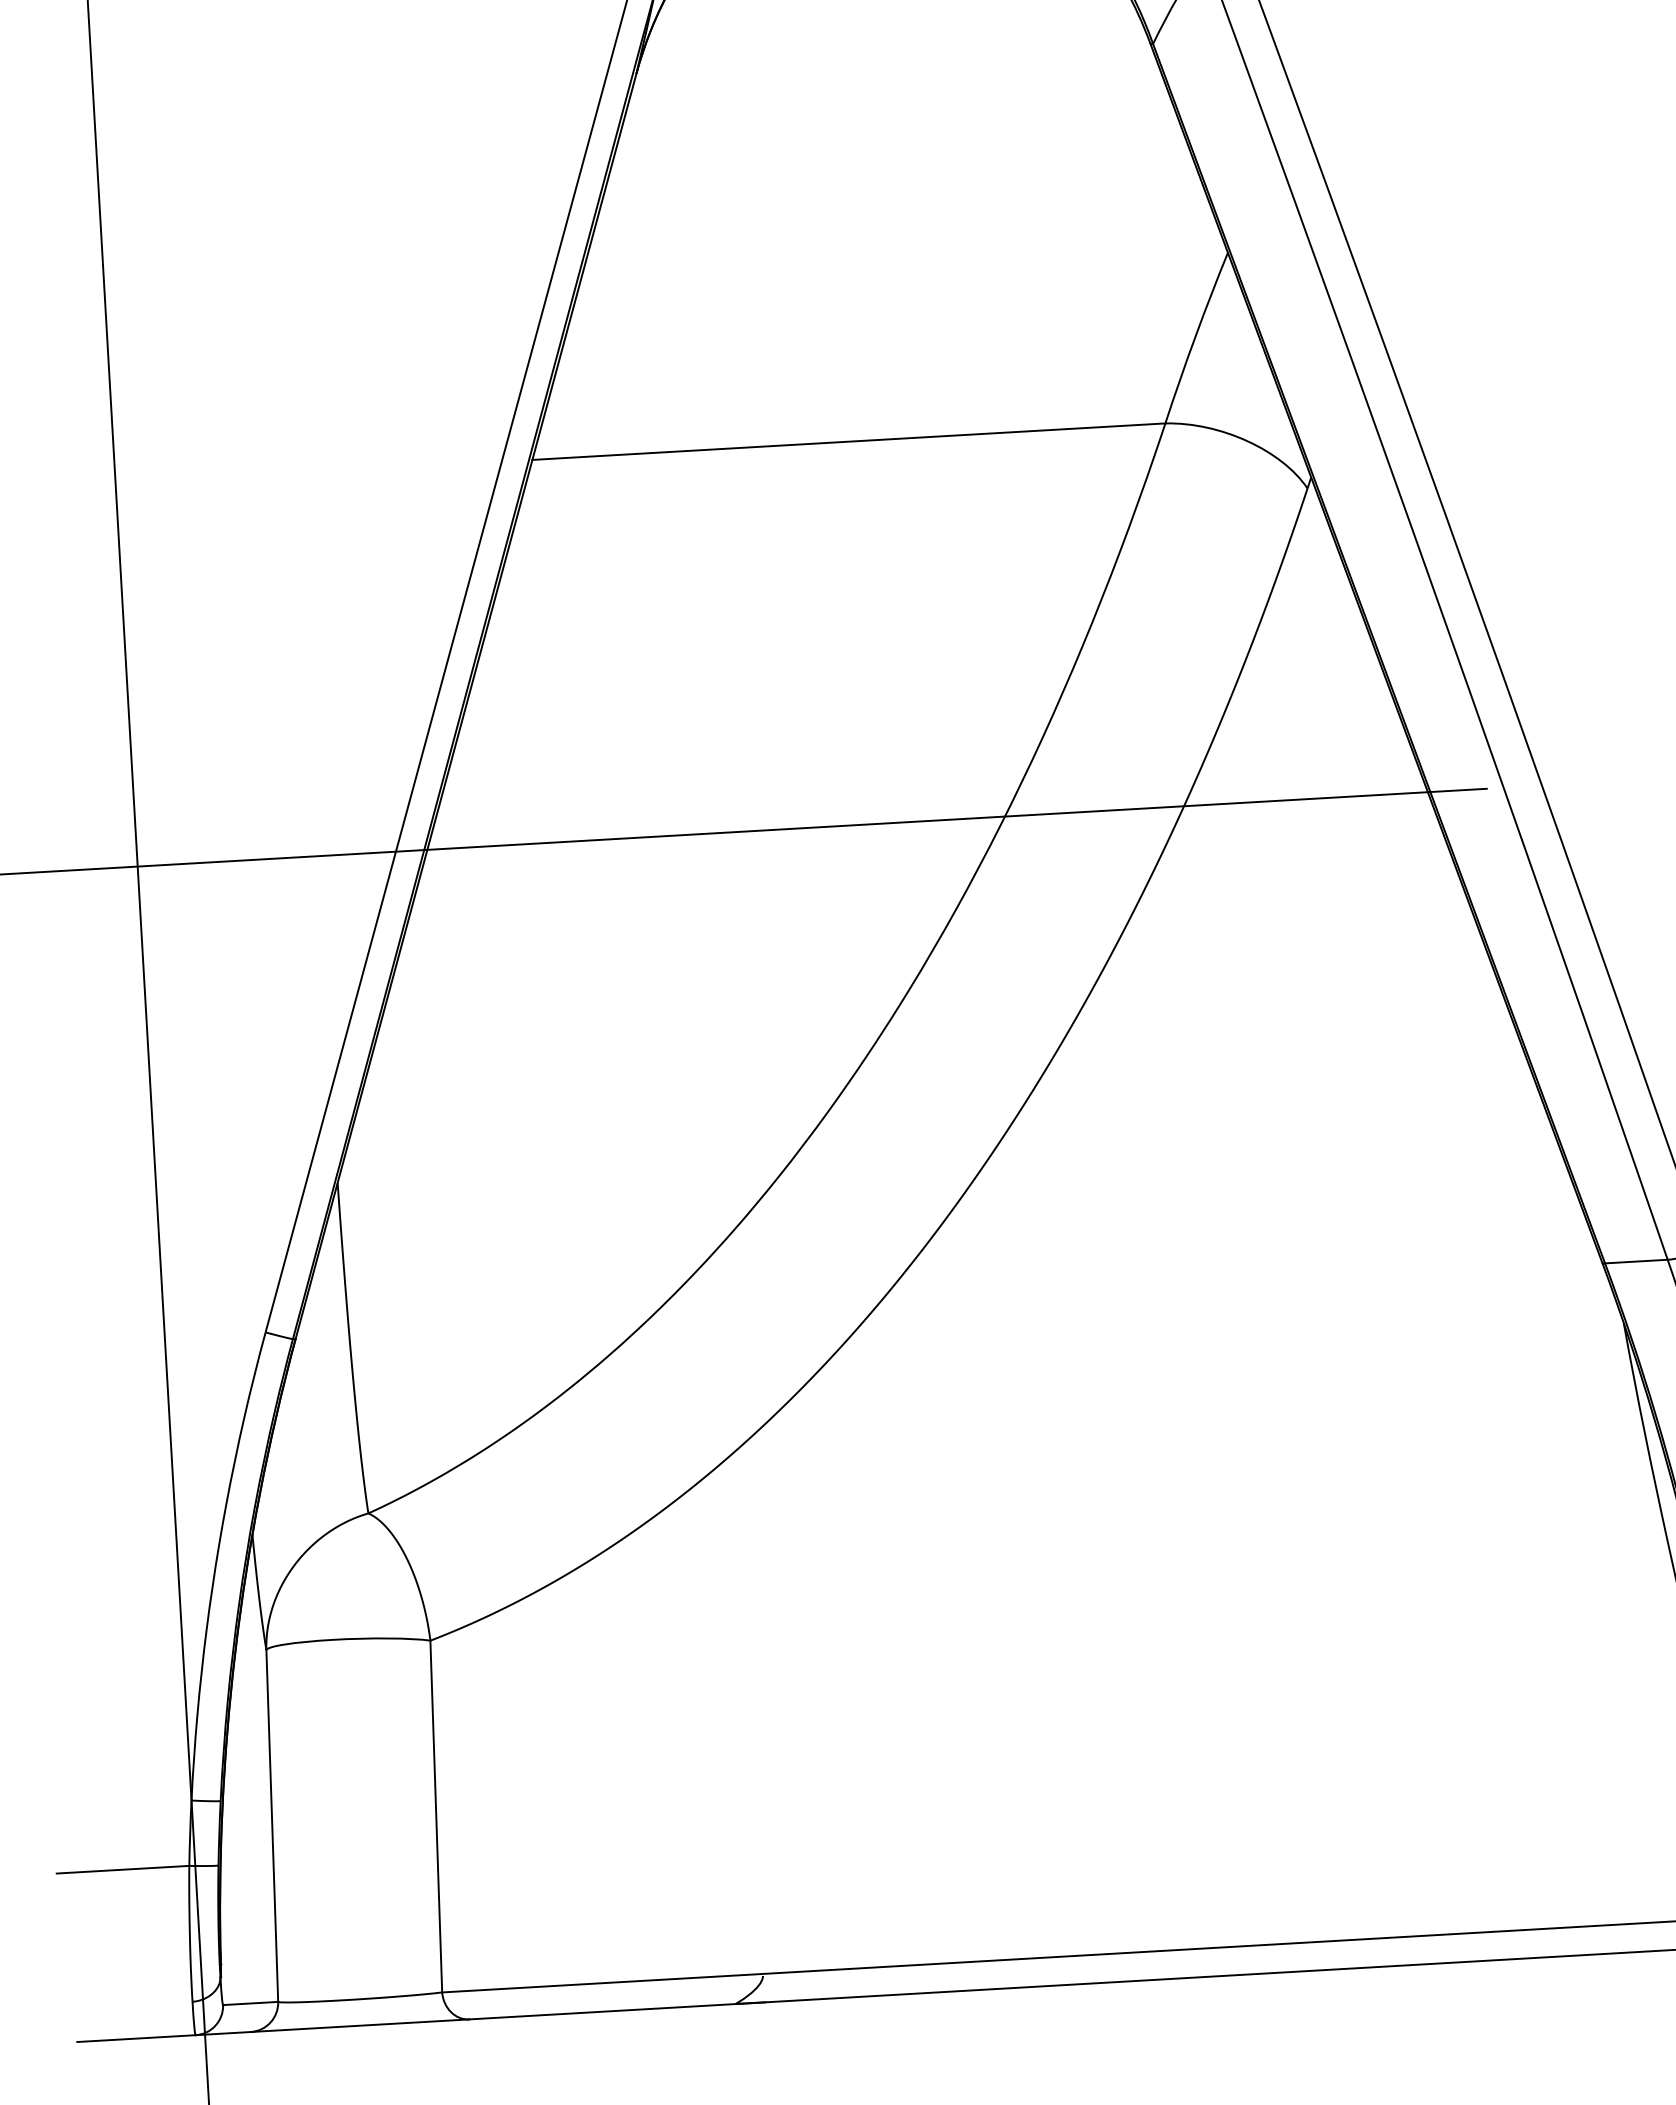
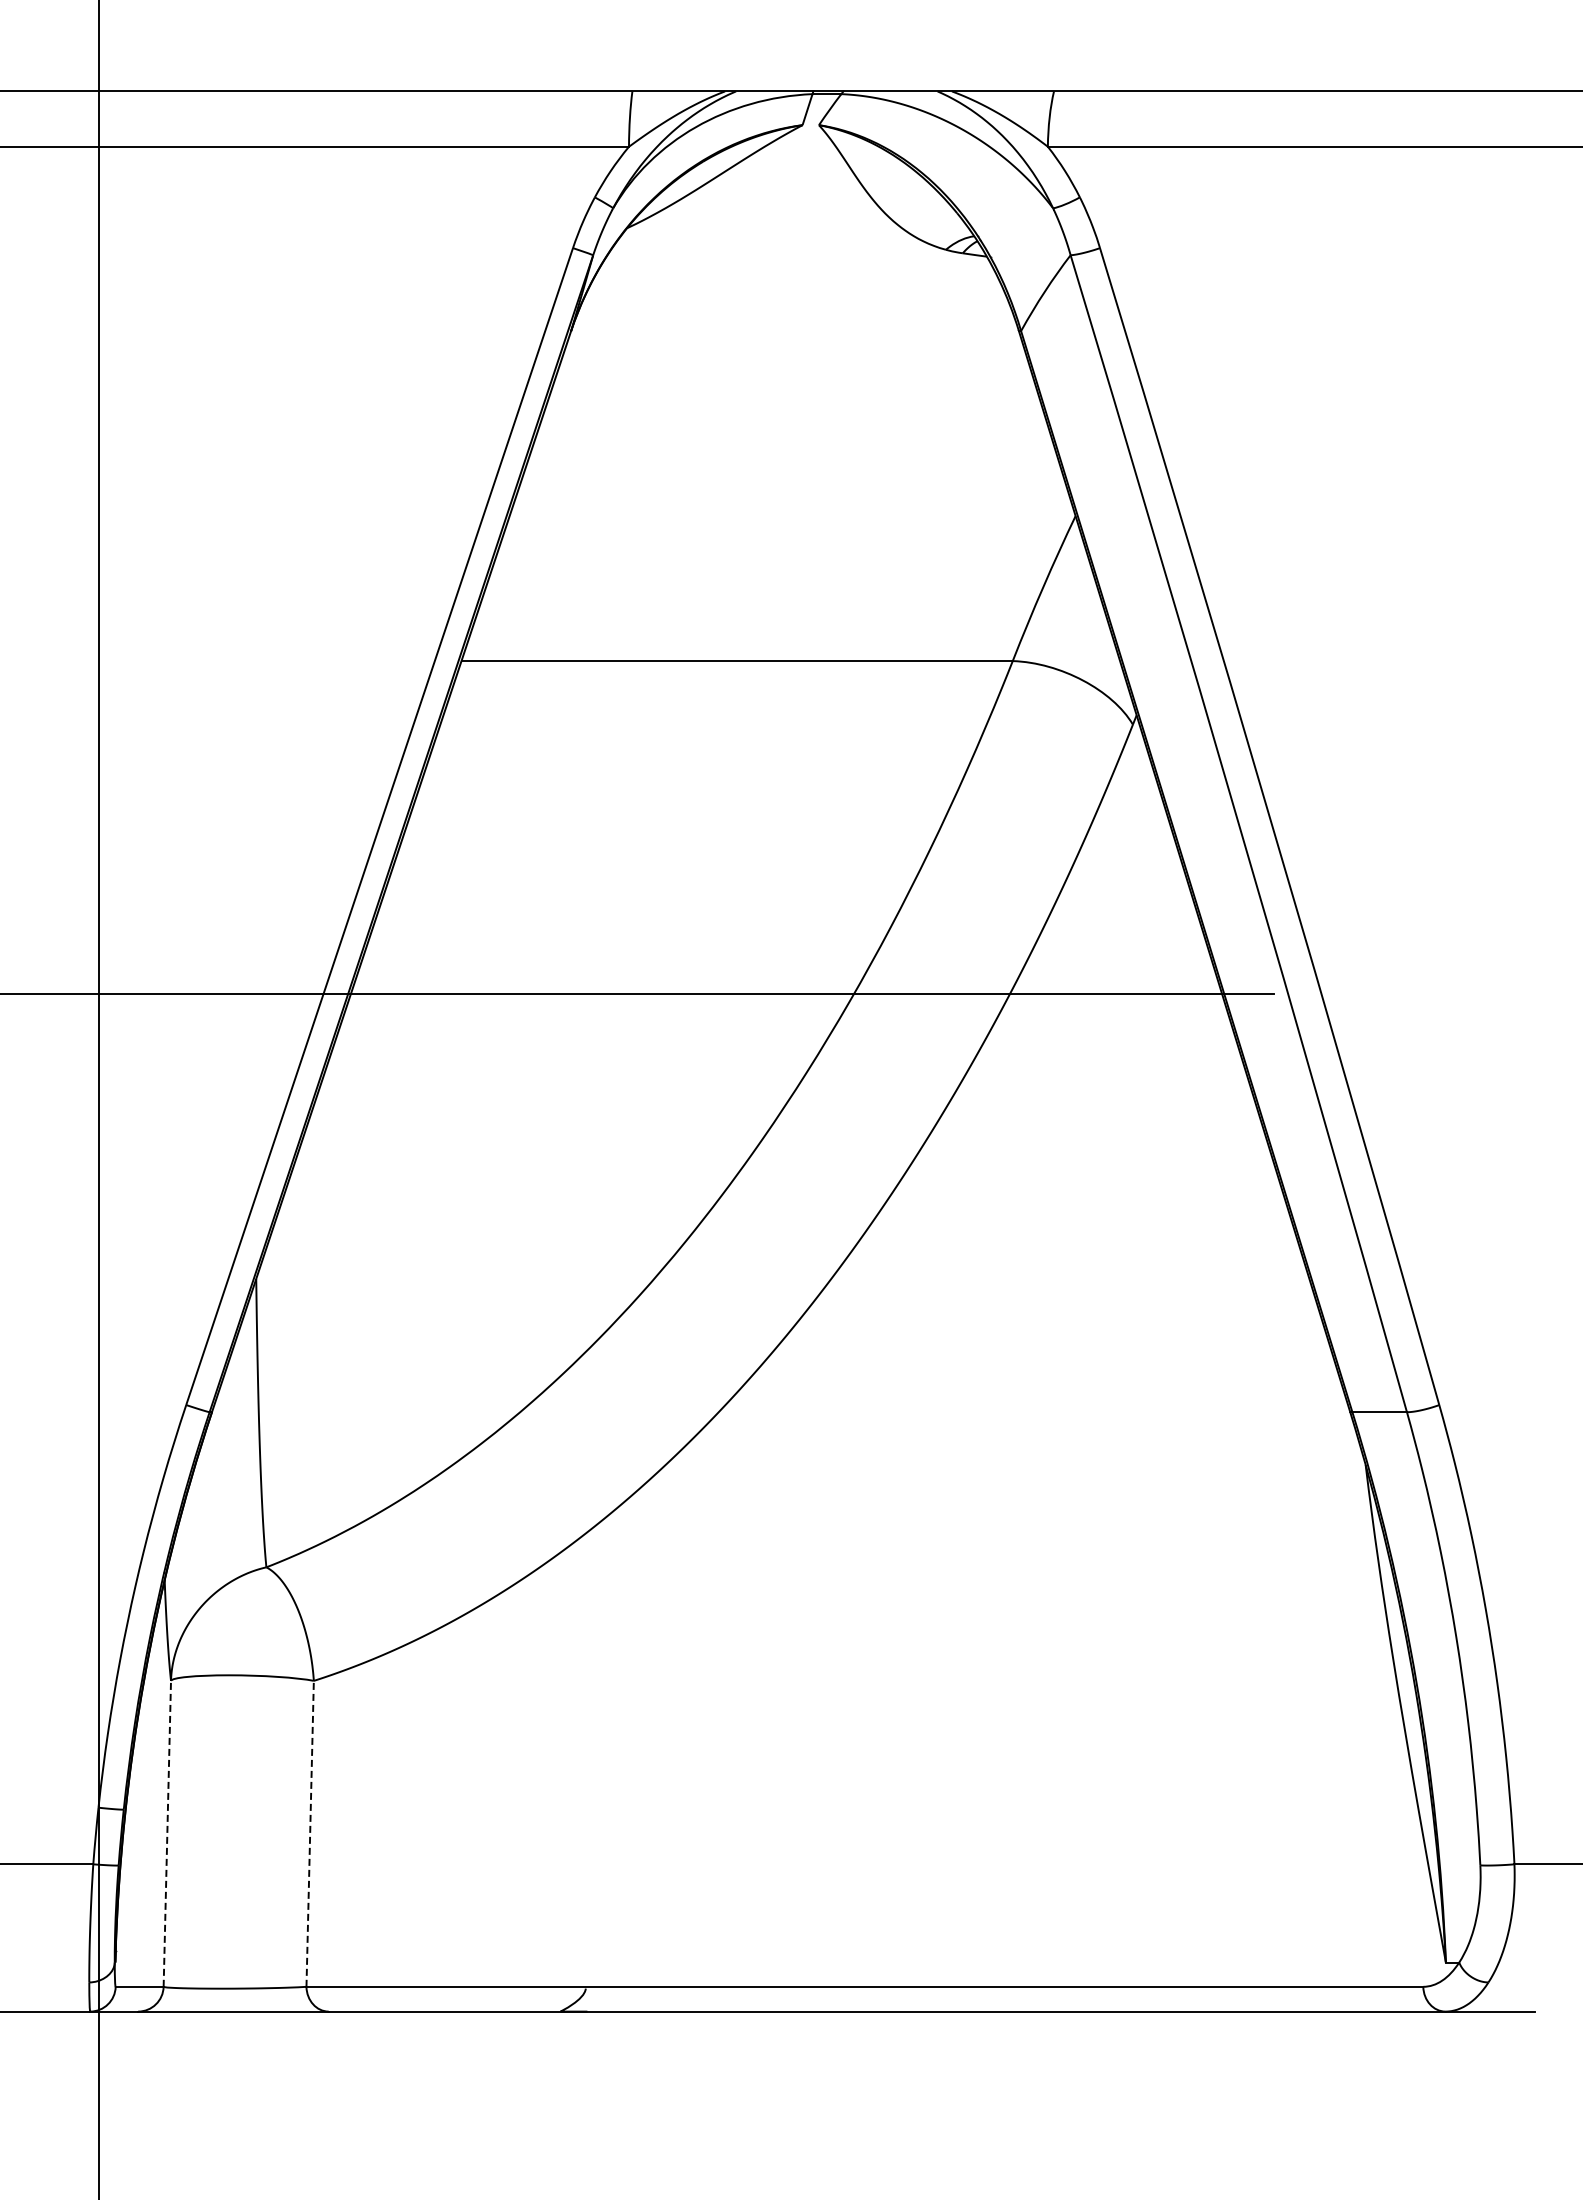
line: (436, 1816) -> (310, 1833), solid -> dashed
line: (272, 1825) -> (167, 1833), solid -> dashed

